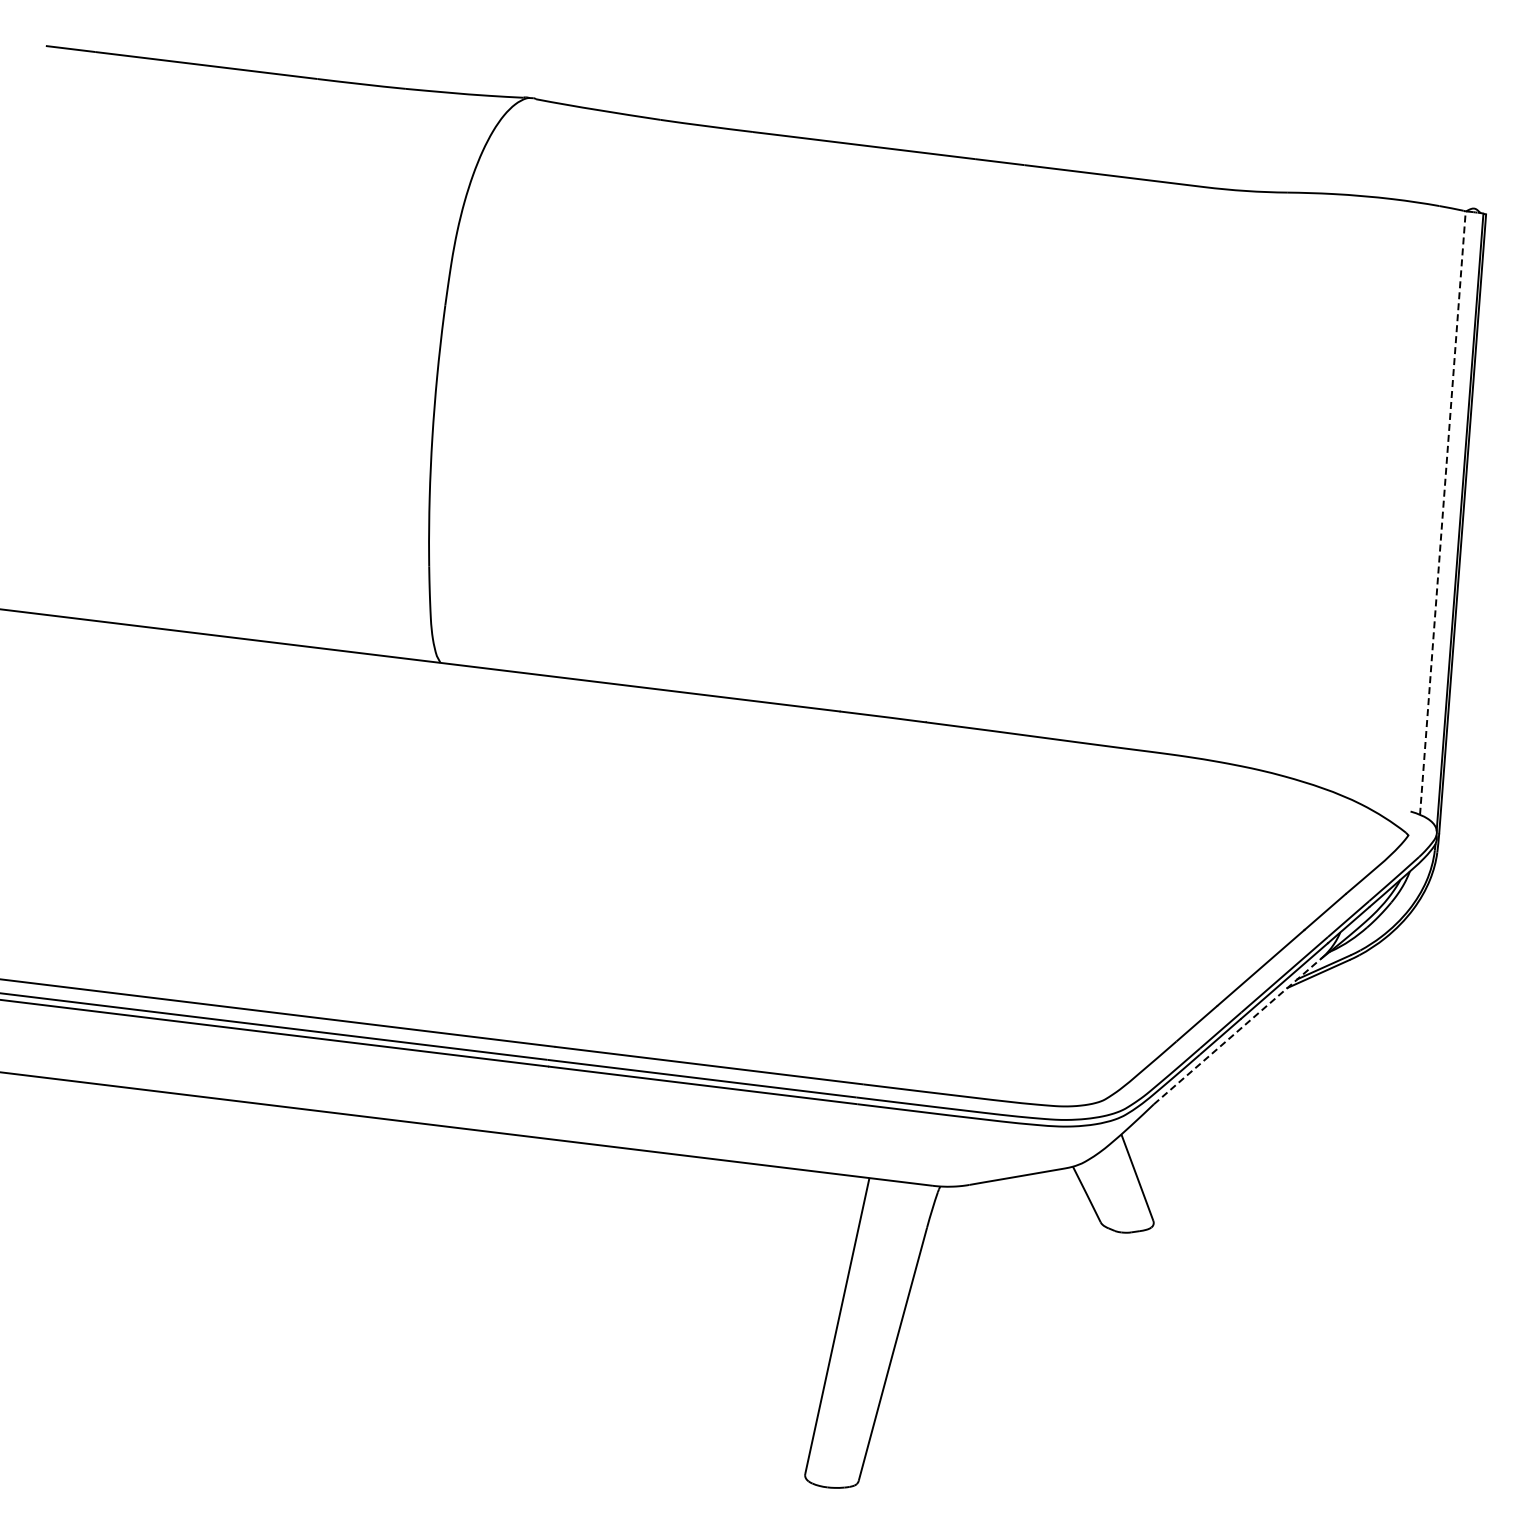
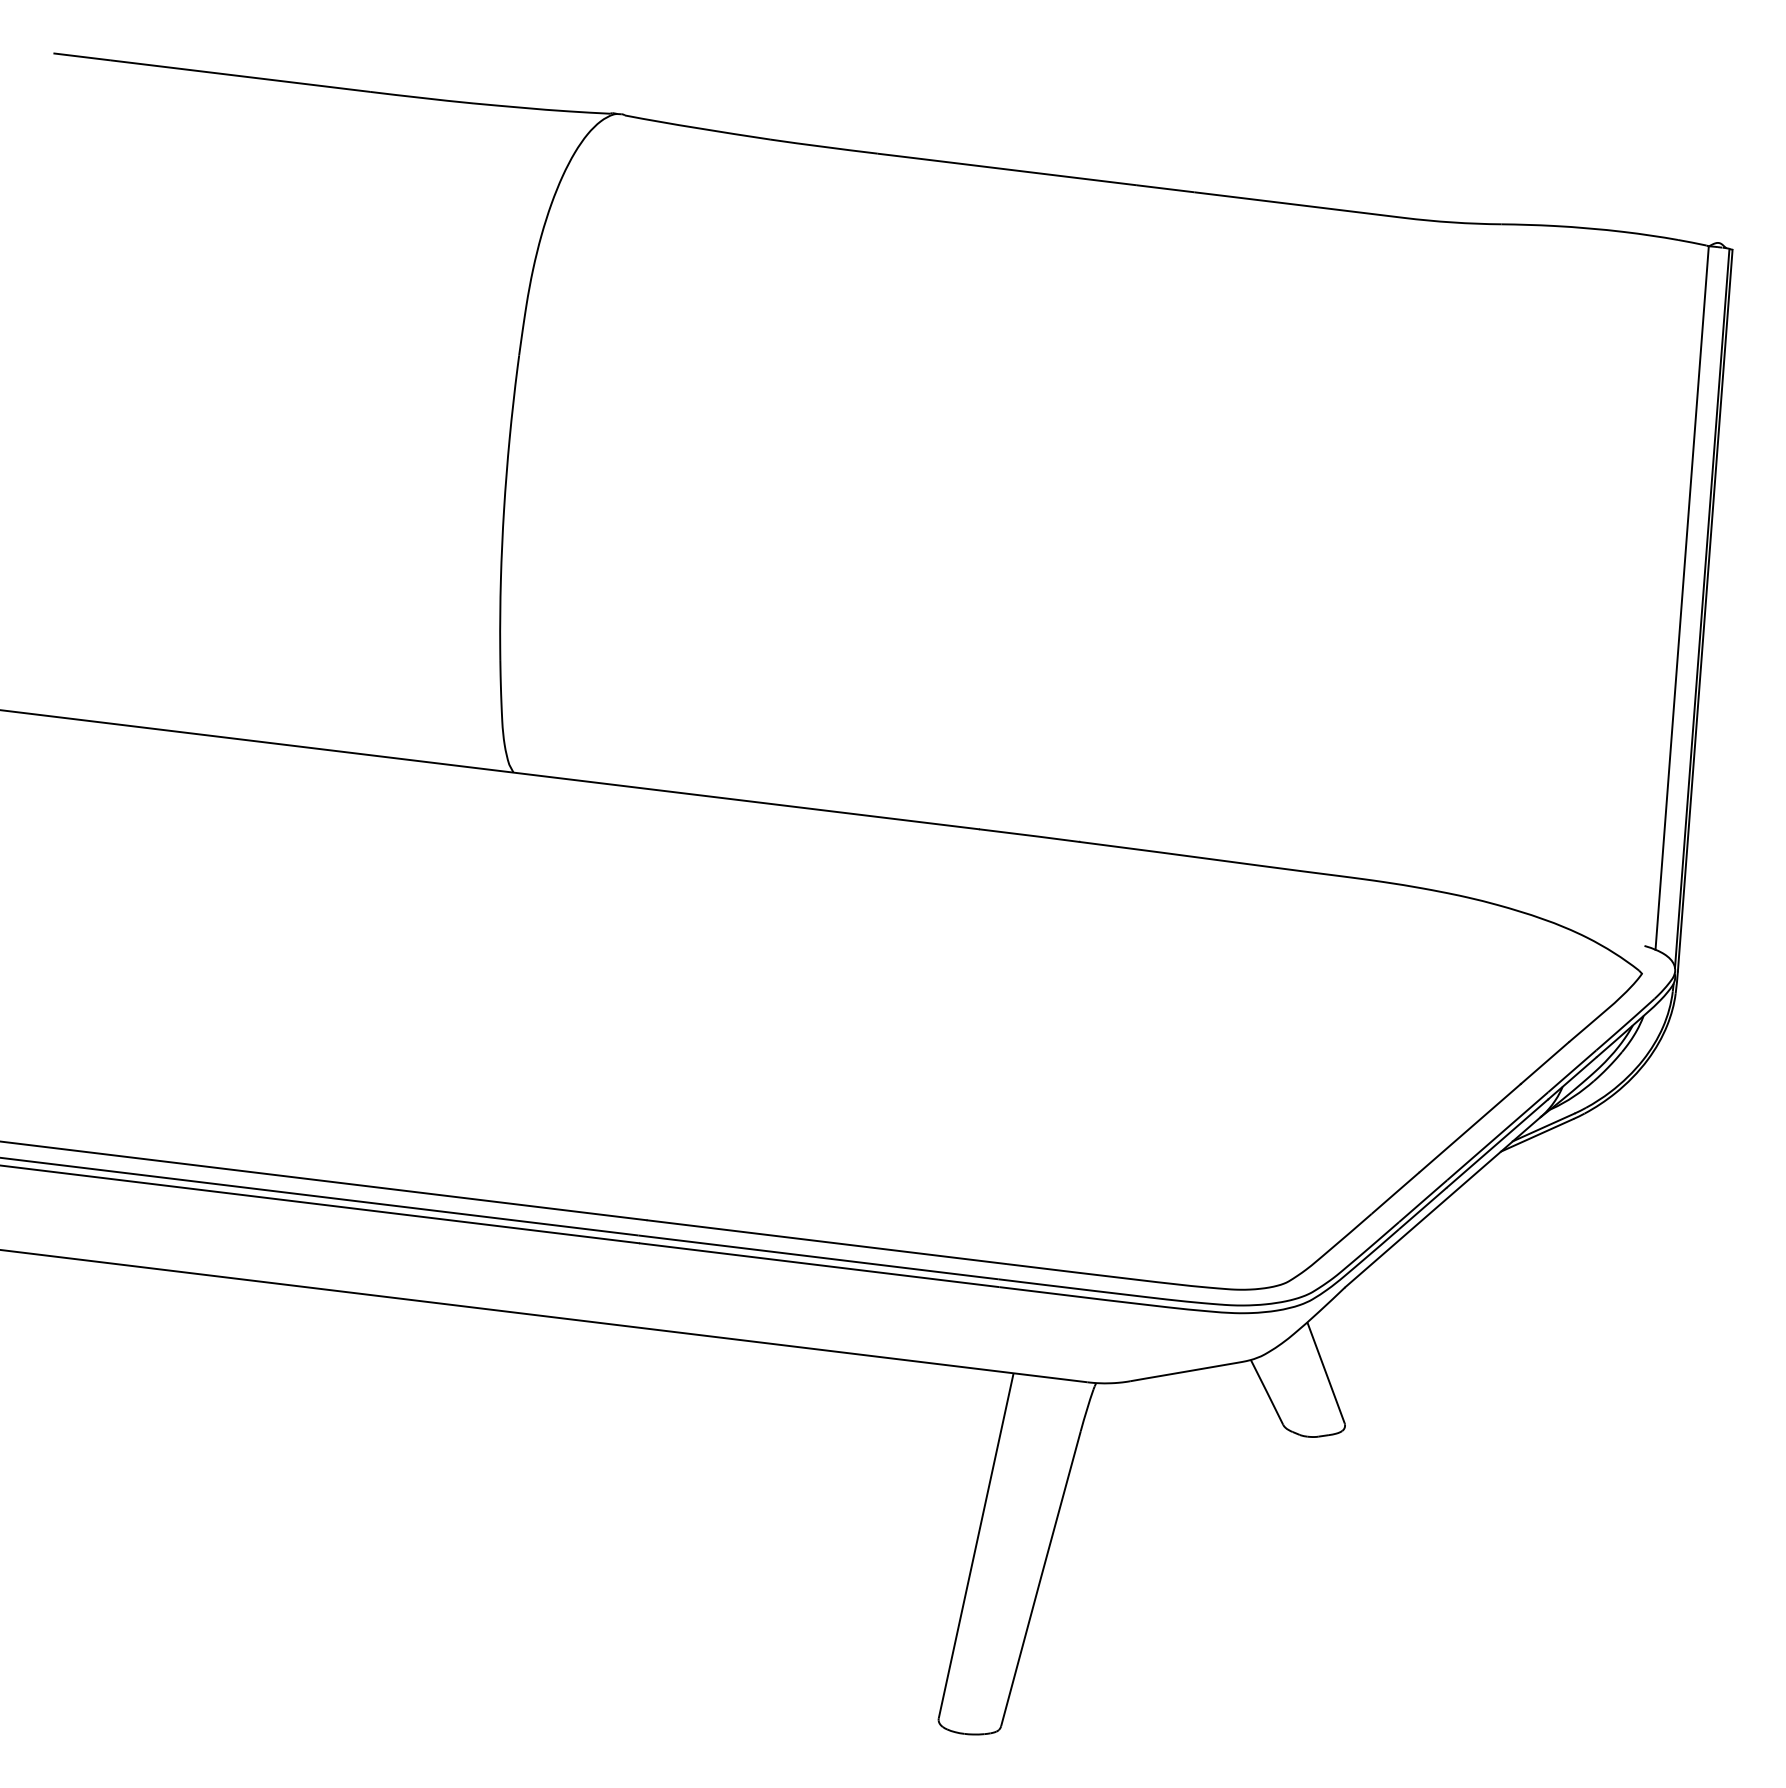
line: (1442, 512) -> (1681, 597), dashed -> solid
line: (1238, 1030) -> (1443, 1201), dashed -> solid

